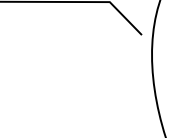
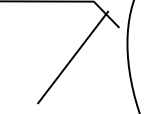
line: (84, 72) -> (73, 57), added

